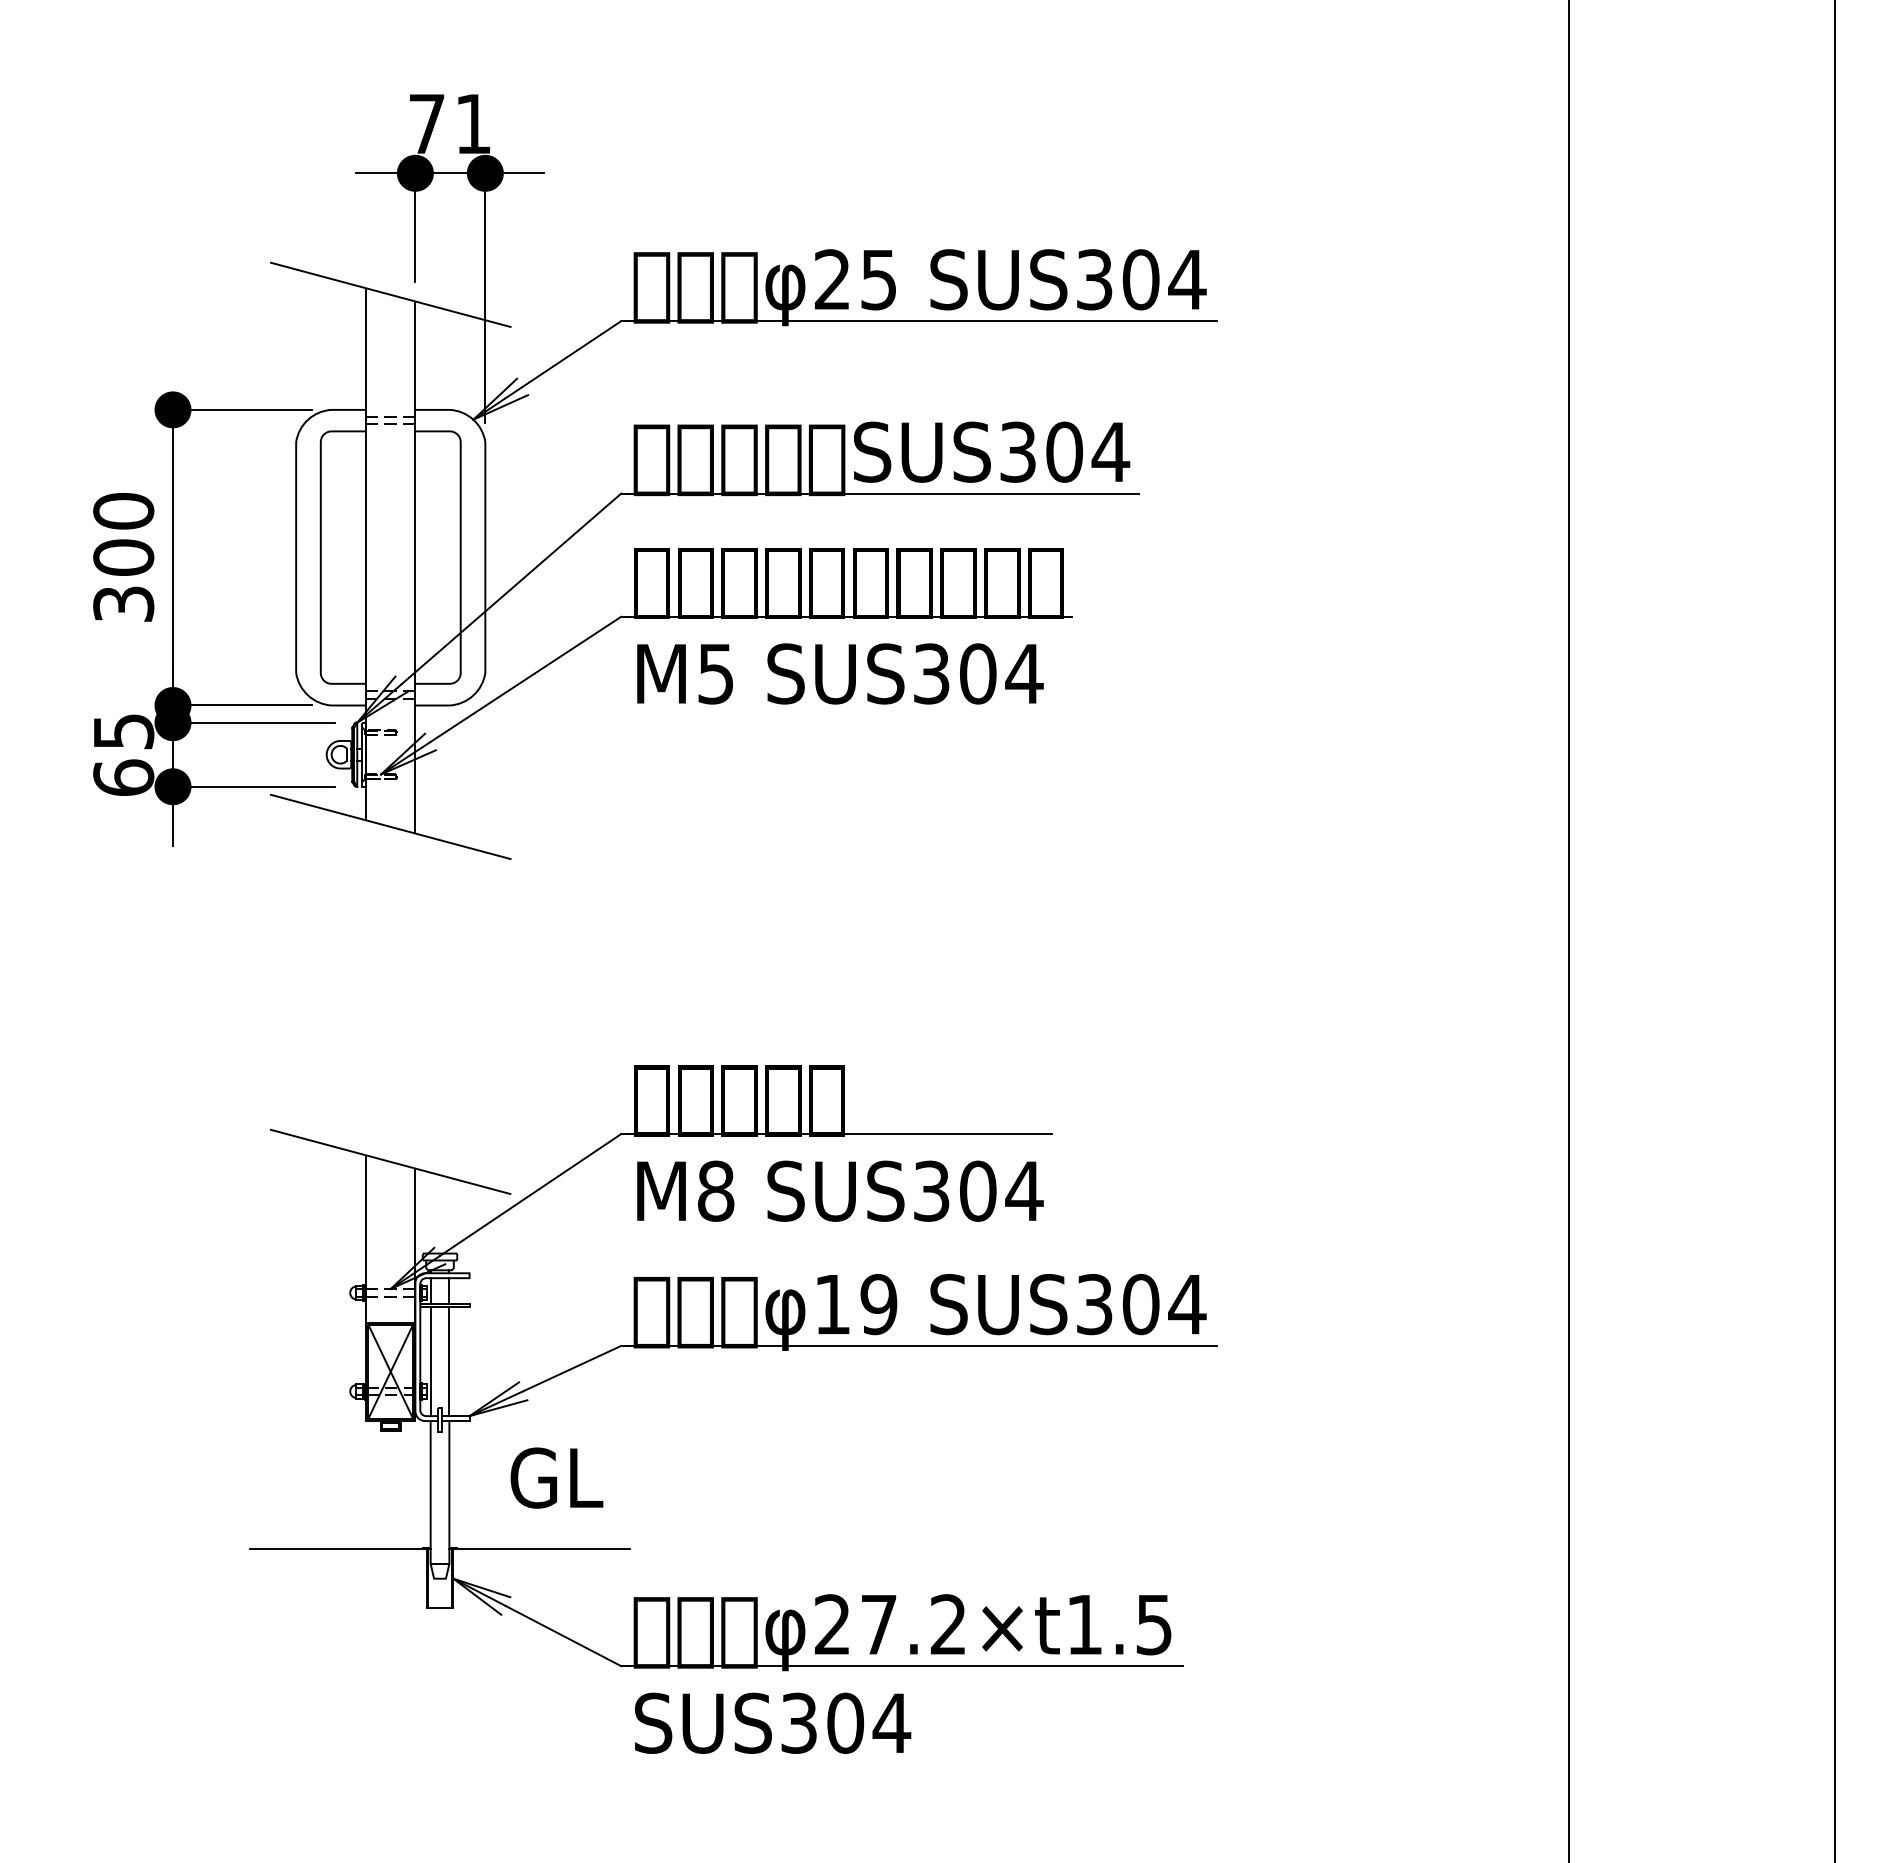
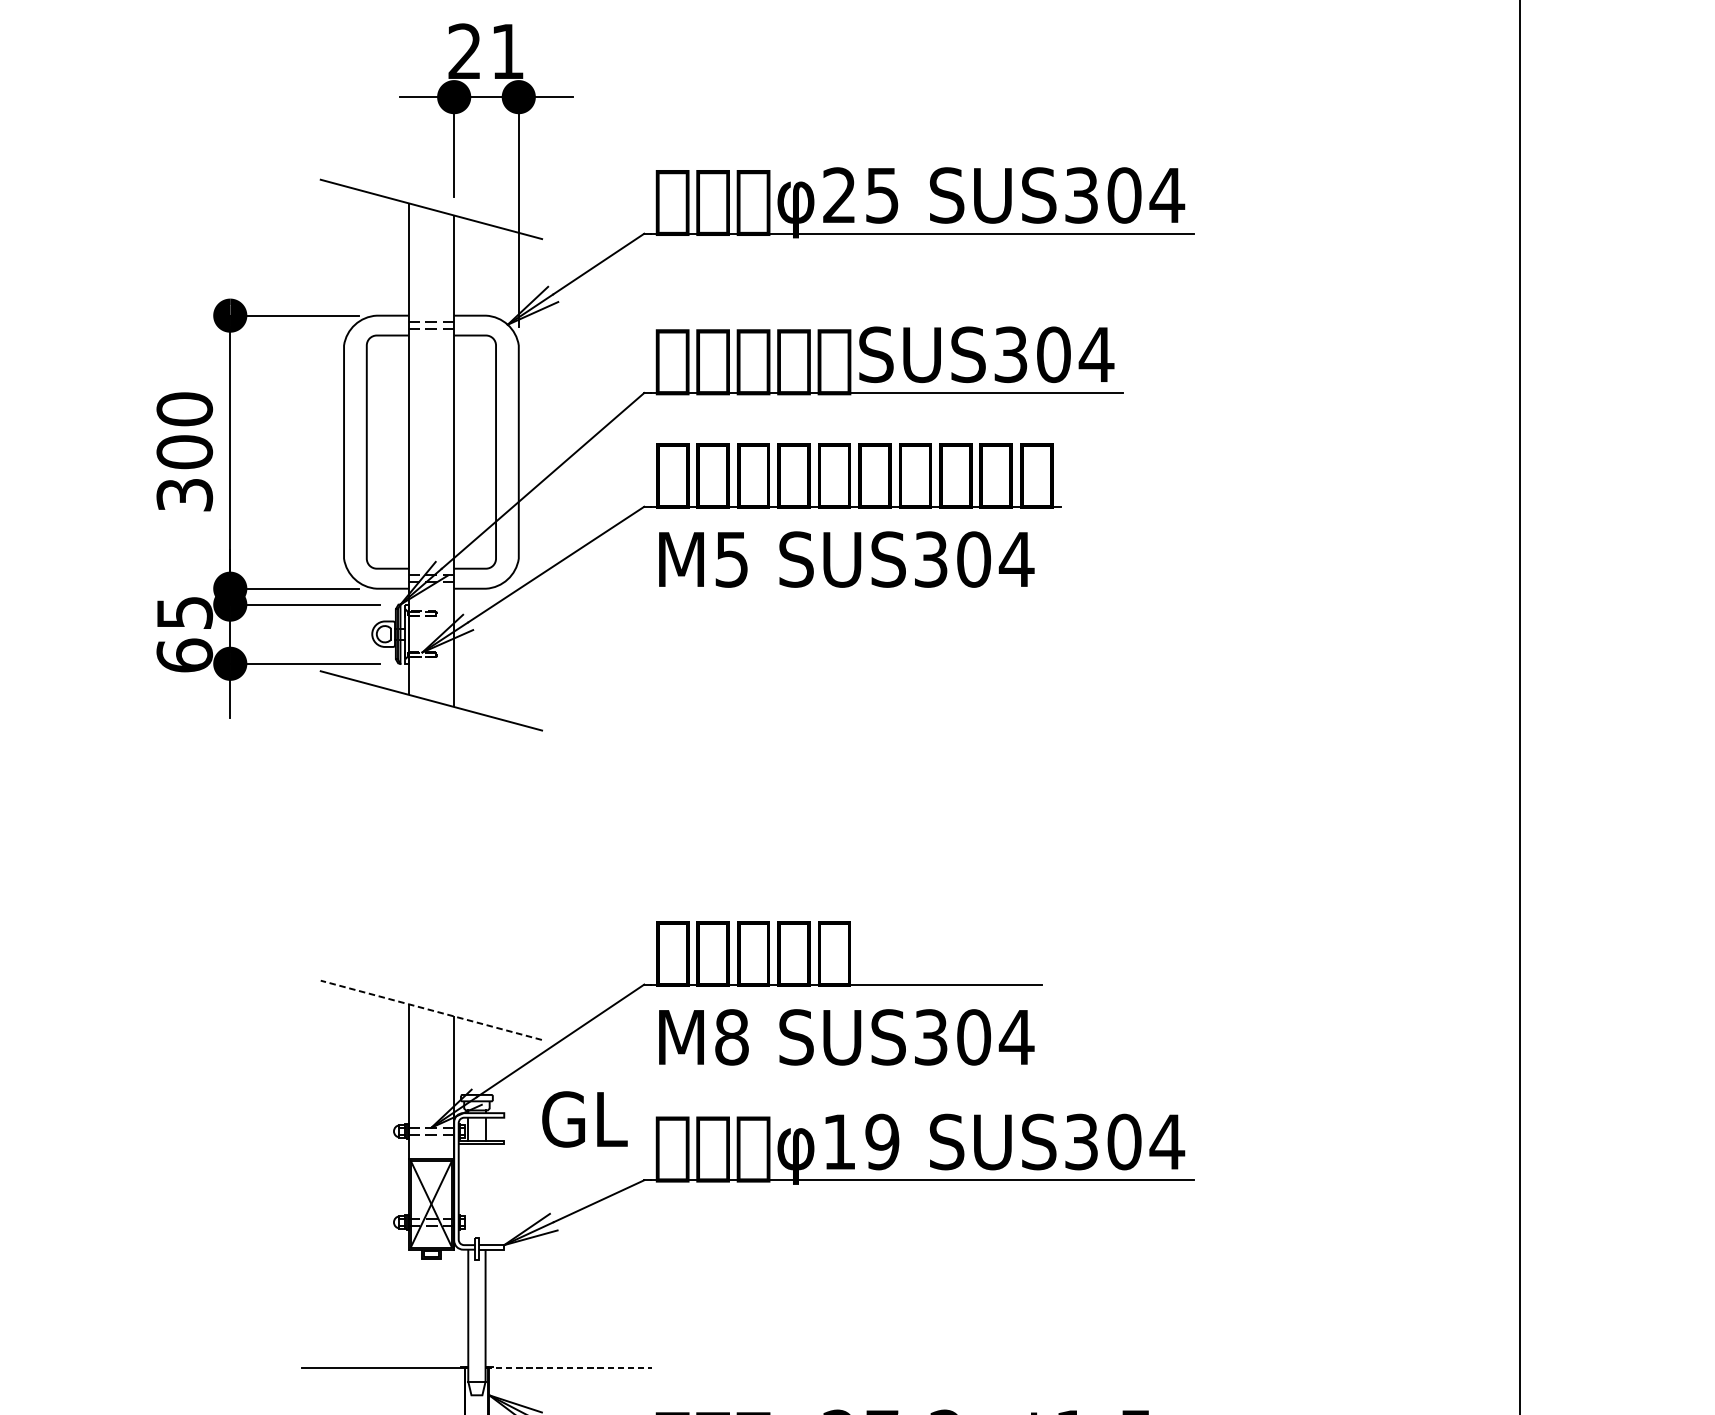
text: (426, 123) -> (464, 51), 71 -> 21
line: (390, 1161) -> (431, 1009), solid -> dashed
line: (430, 1361) -> (468, 1194), removed
line: (449, 1361) -> (485, 1194), removed
text: (556, 1477) -> (584, 1118), moved
line: (540, 1549) -> (569, 1368), solid -> dashed

